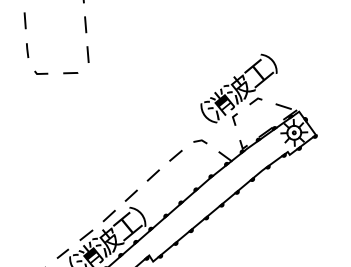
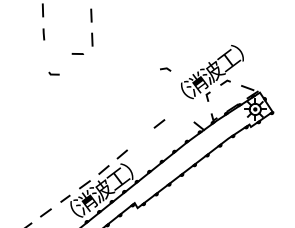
line: (40, 72) -> (53, 73), moved
line: (200, 141) -> (165, 69), moved
line: (153, 174) -> (140, 138), removed

